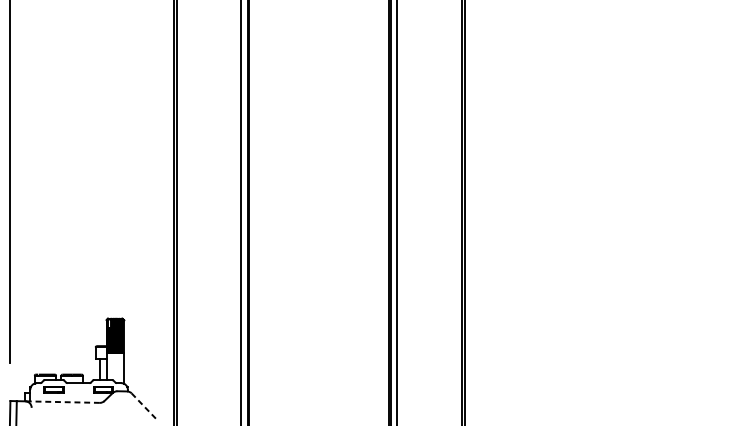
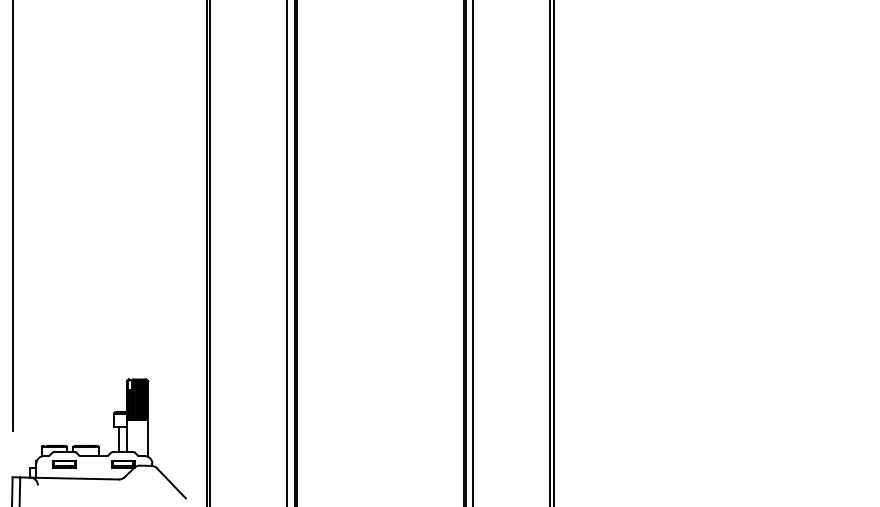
line: (62, 402) -> (74, 478), dashed -> solid
line: (143, 406) -> (171, 483), dashed -> solid

